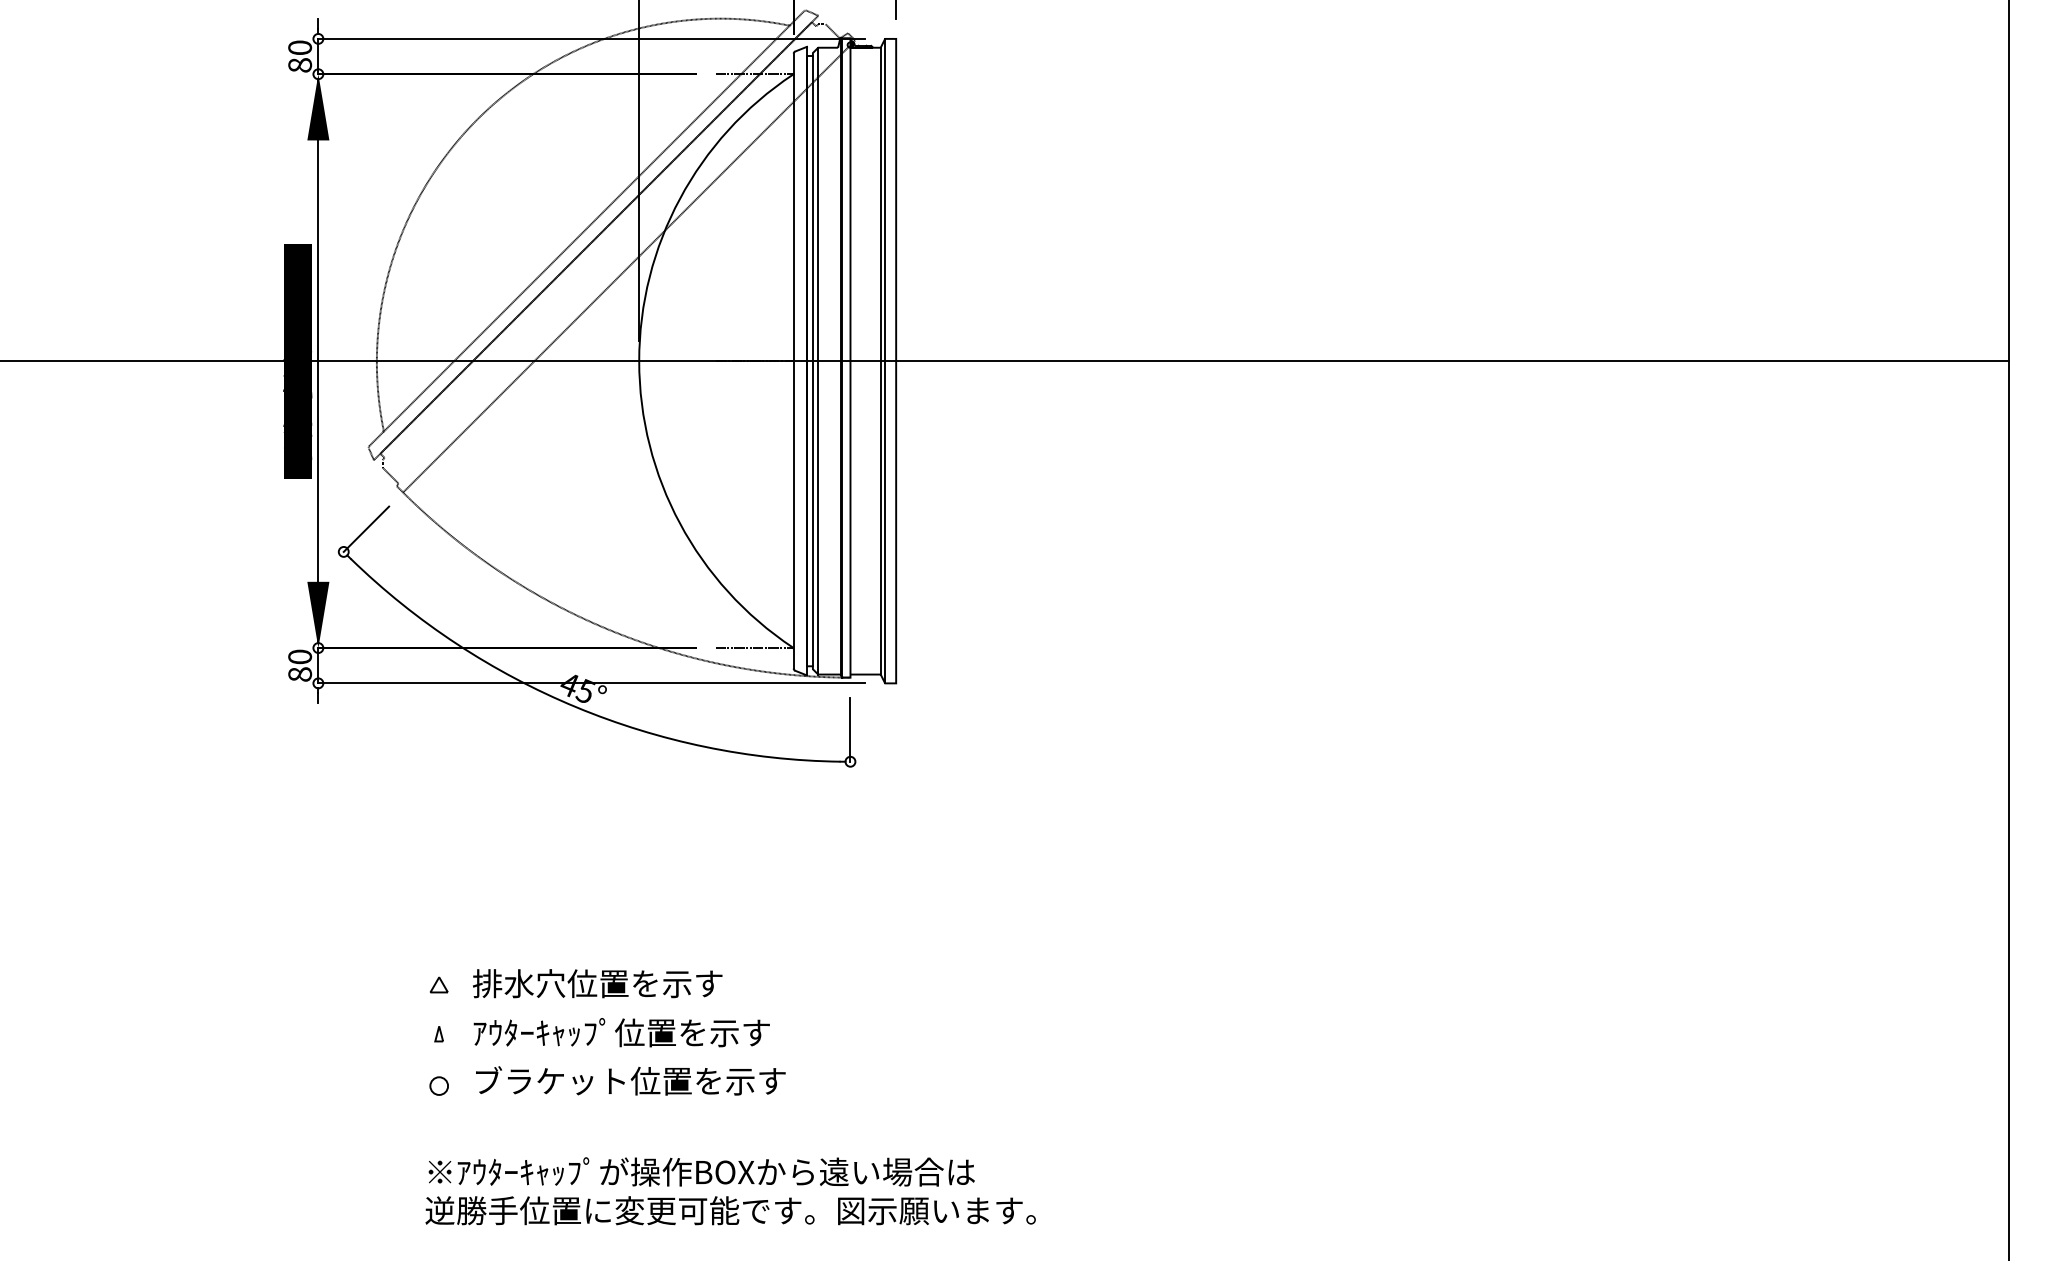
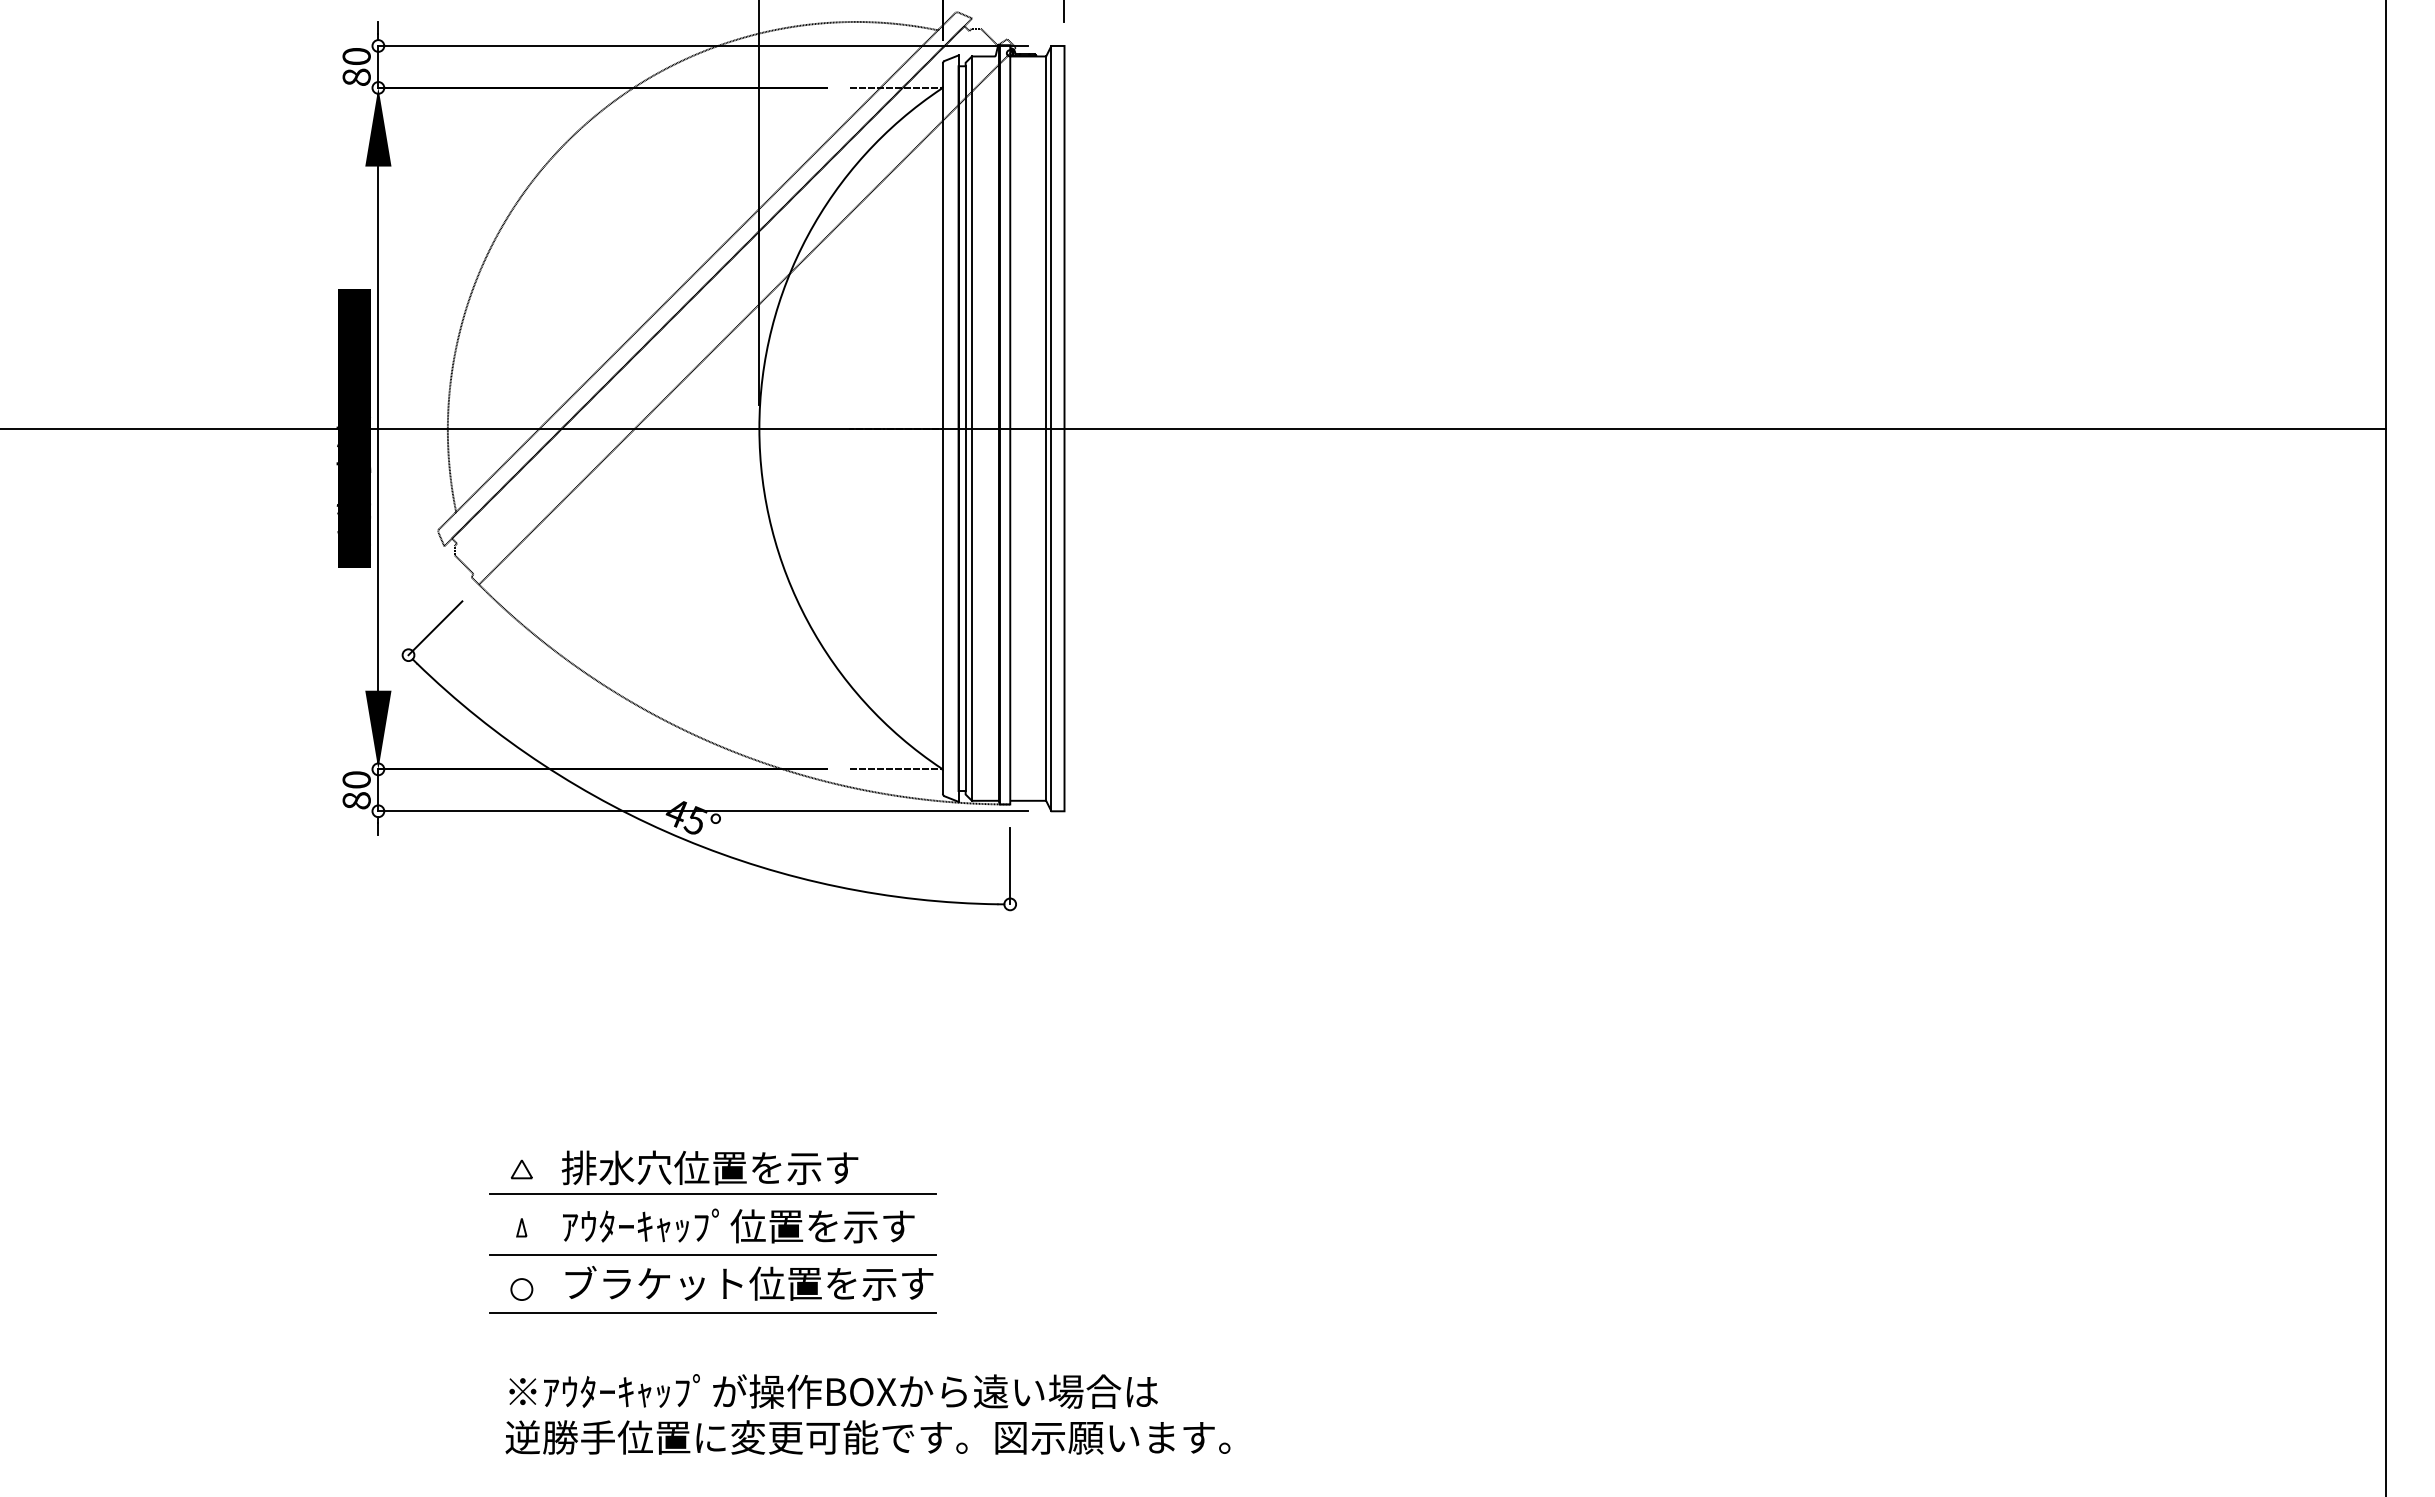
line: (599, 1006) -> (712, 1194), added
line: (599, 1056) -> (712, 1254), added
line: (599, 1106) -> (712, 1313), added

